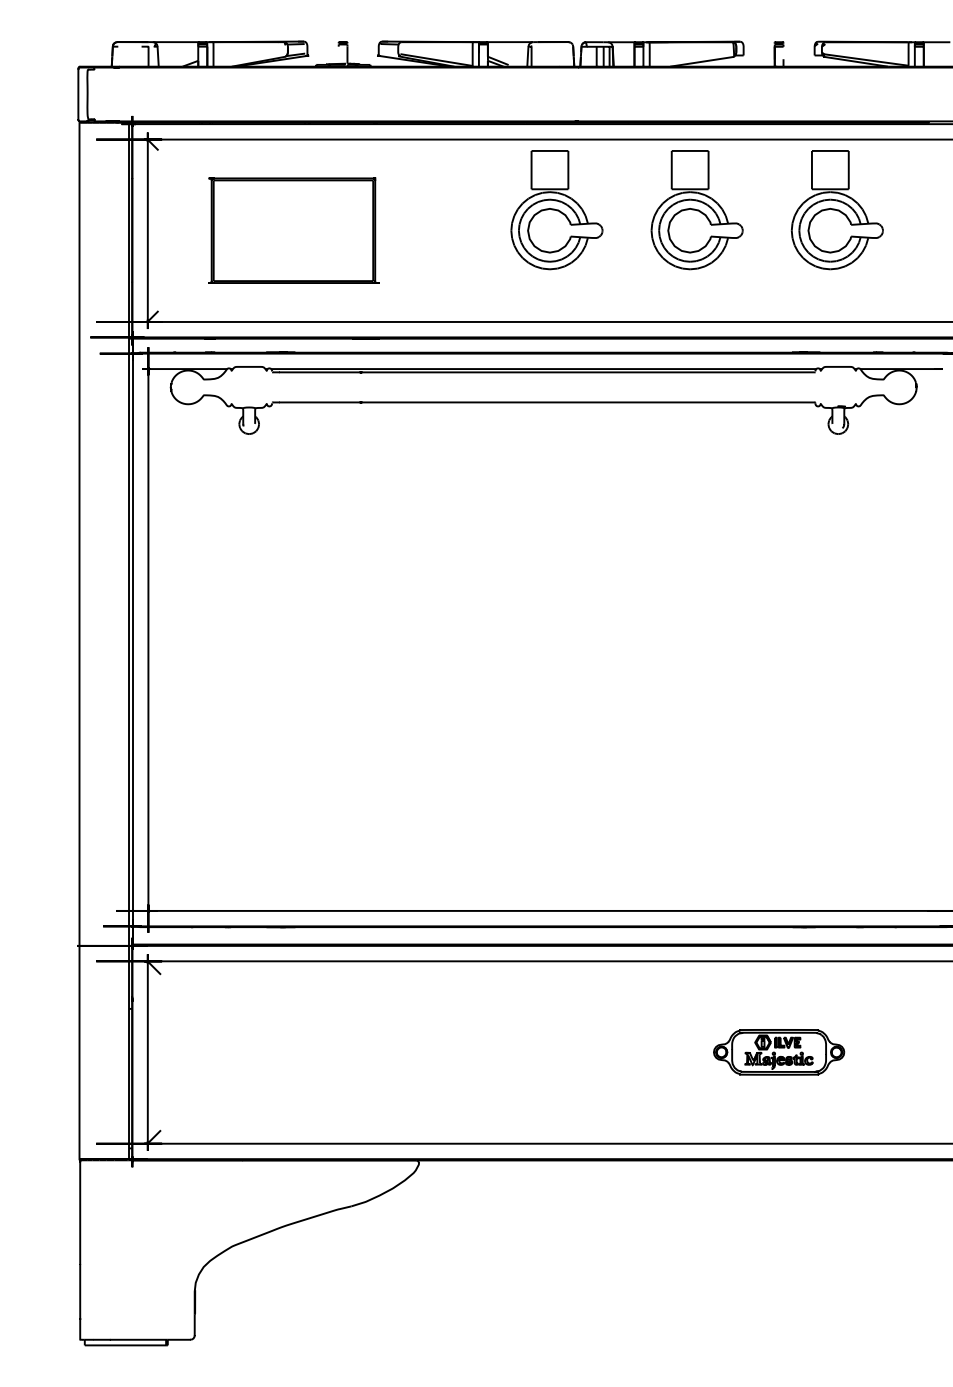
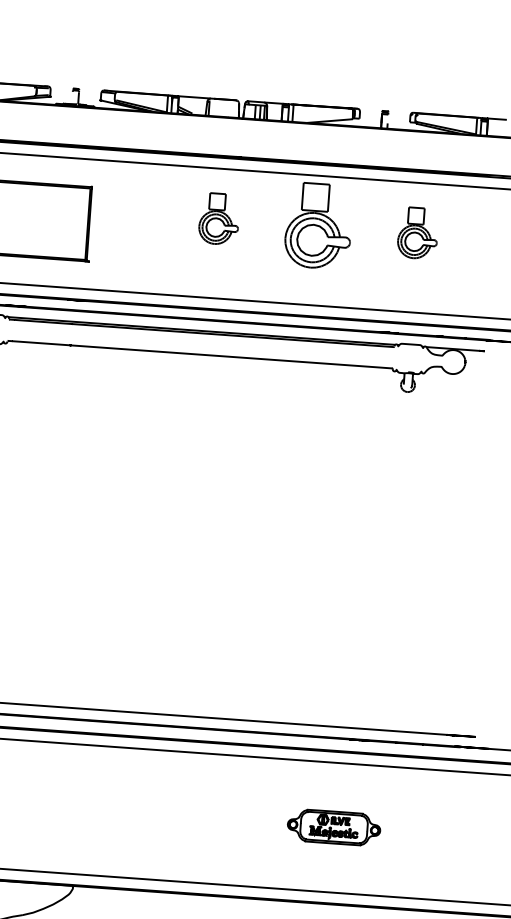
part: (556, 210) -> (218, 219), size x0.6
part: (836, 210) -> (417, 233), size x0.6

